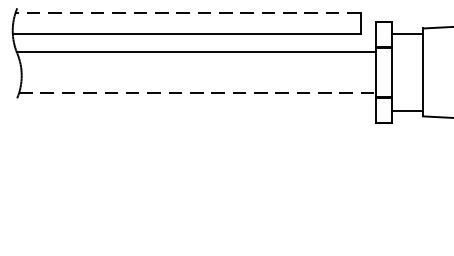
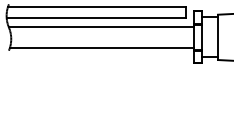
line: (187, 14) -> (96, 7), dashed -> solid
line: (196, 94) -> (101, 48), dashed -> solid

